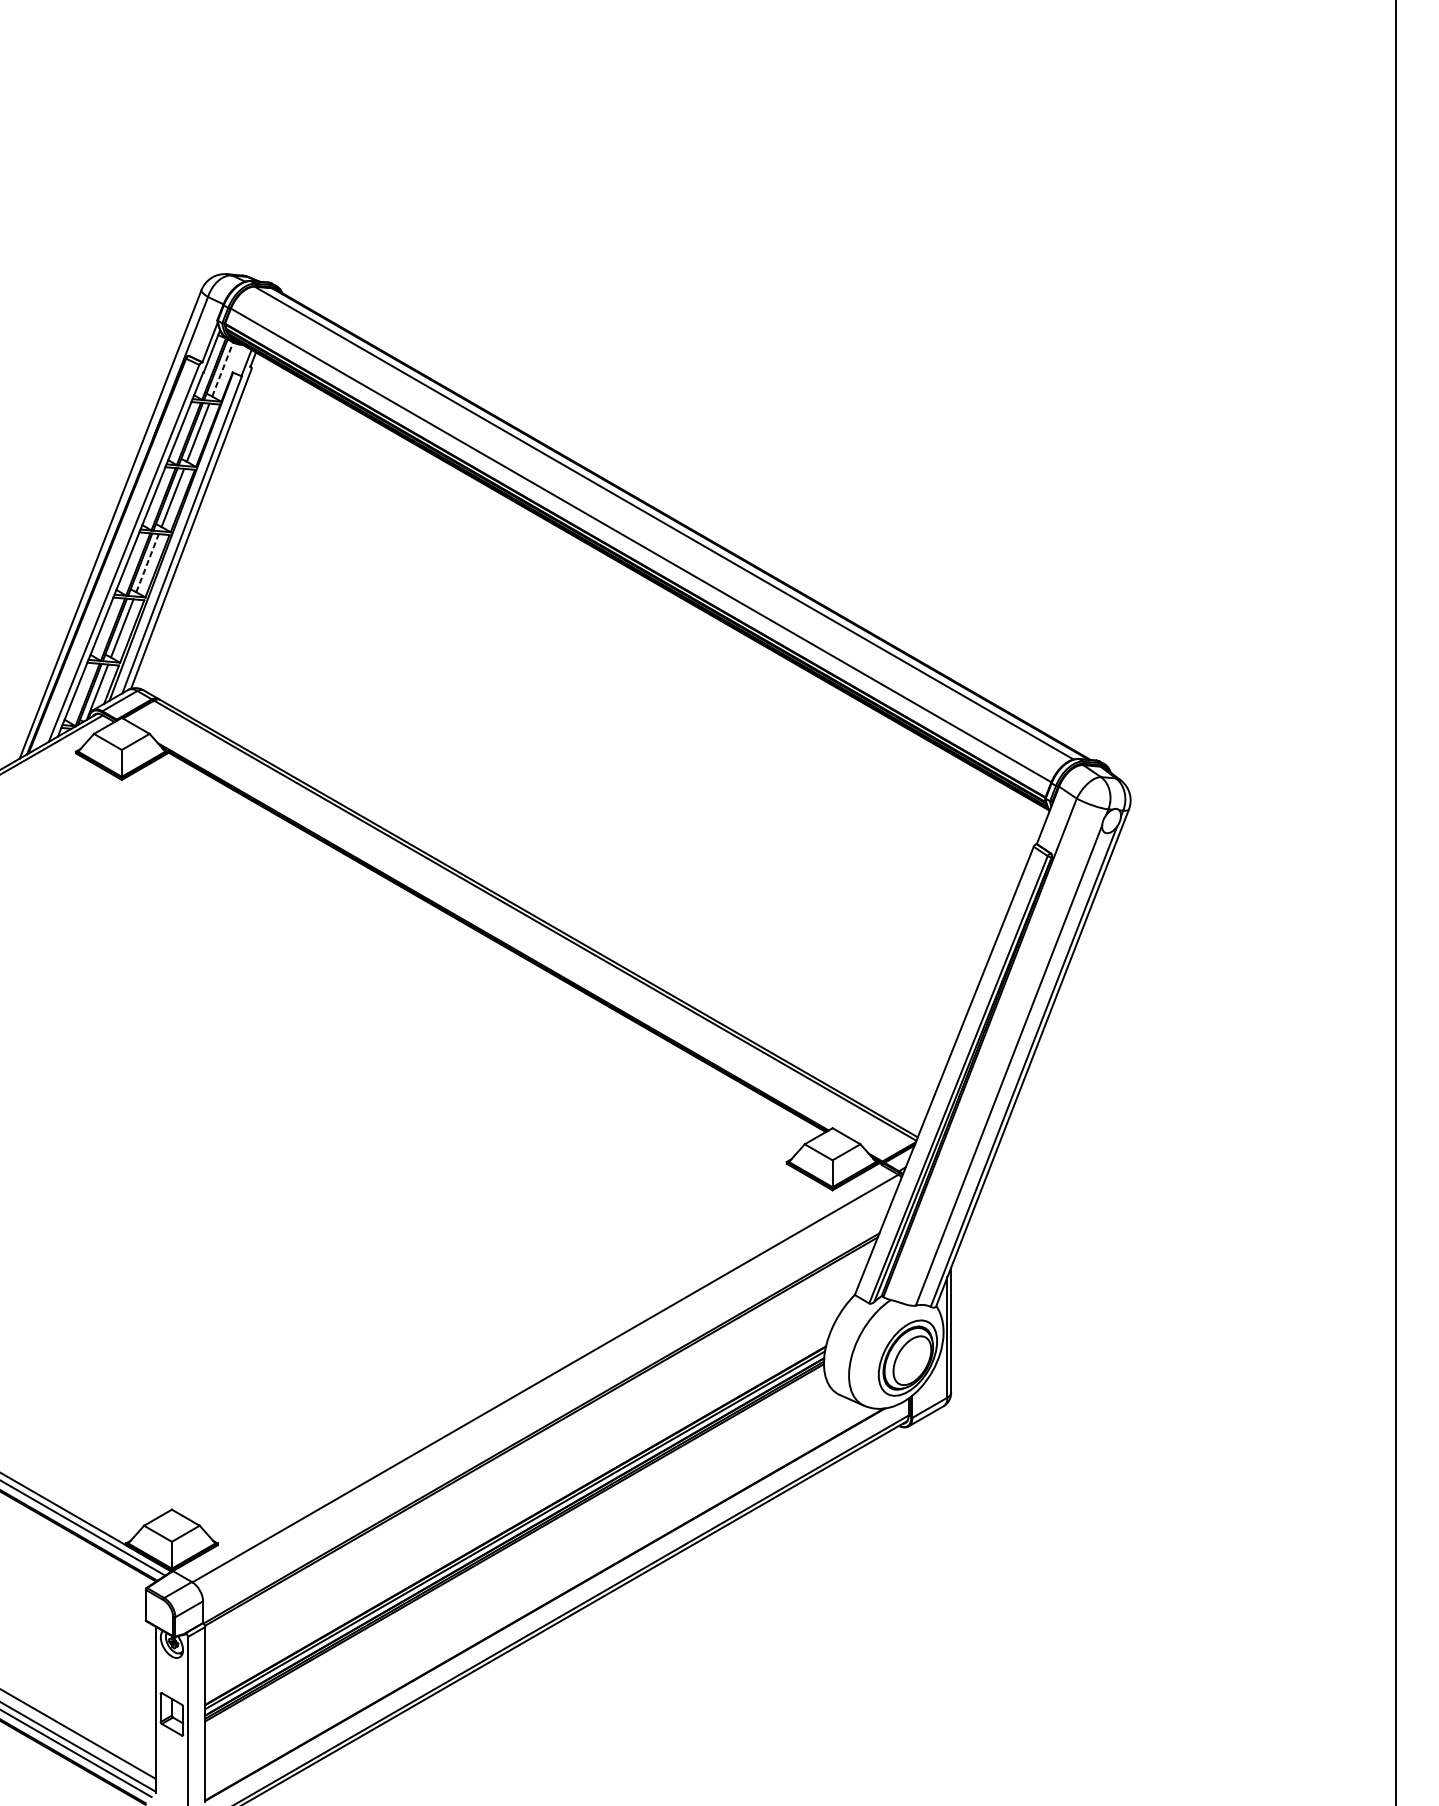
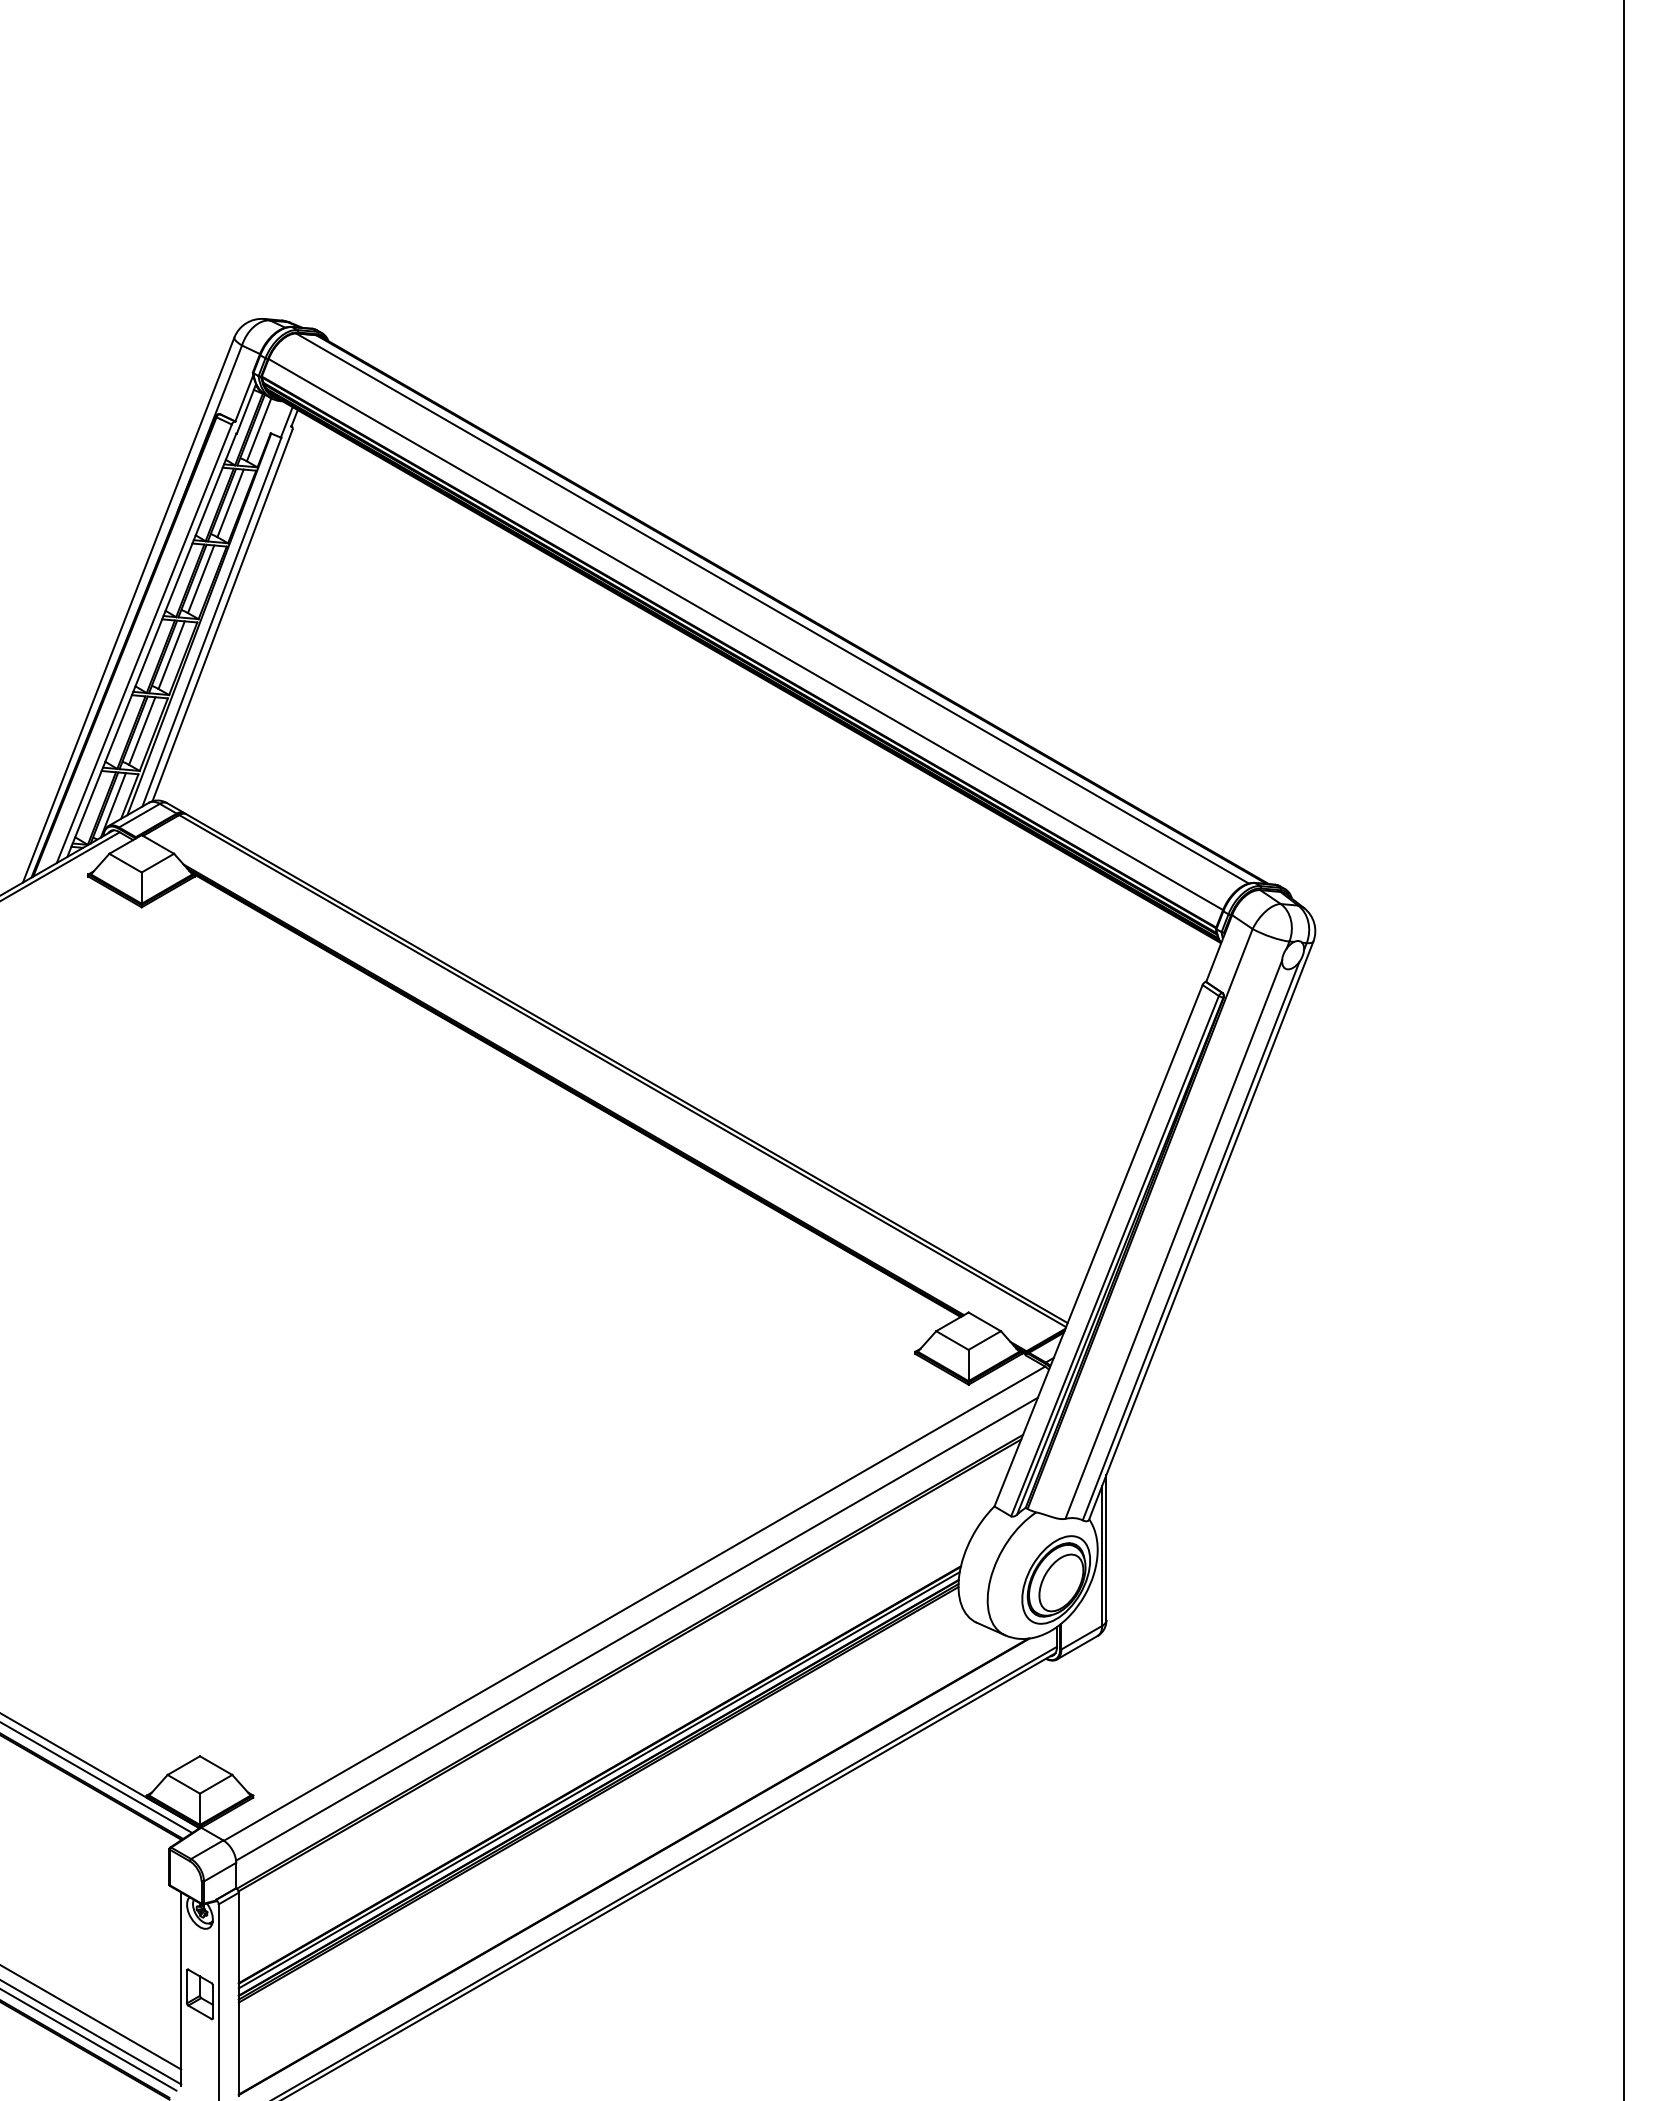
line: (223, 369) -> (259, 429), dashed -> solid
line: (147, 562) -> (171, 654), dashed -> solid
line: (547, 1399) -> (636, 1628), added

